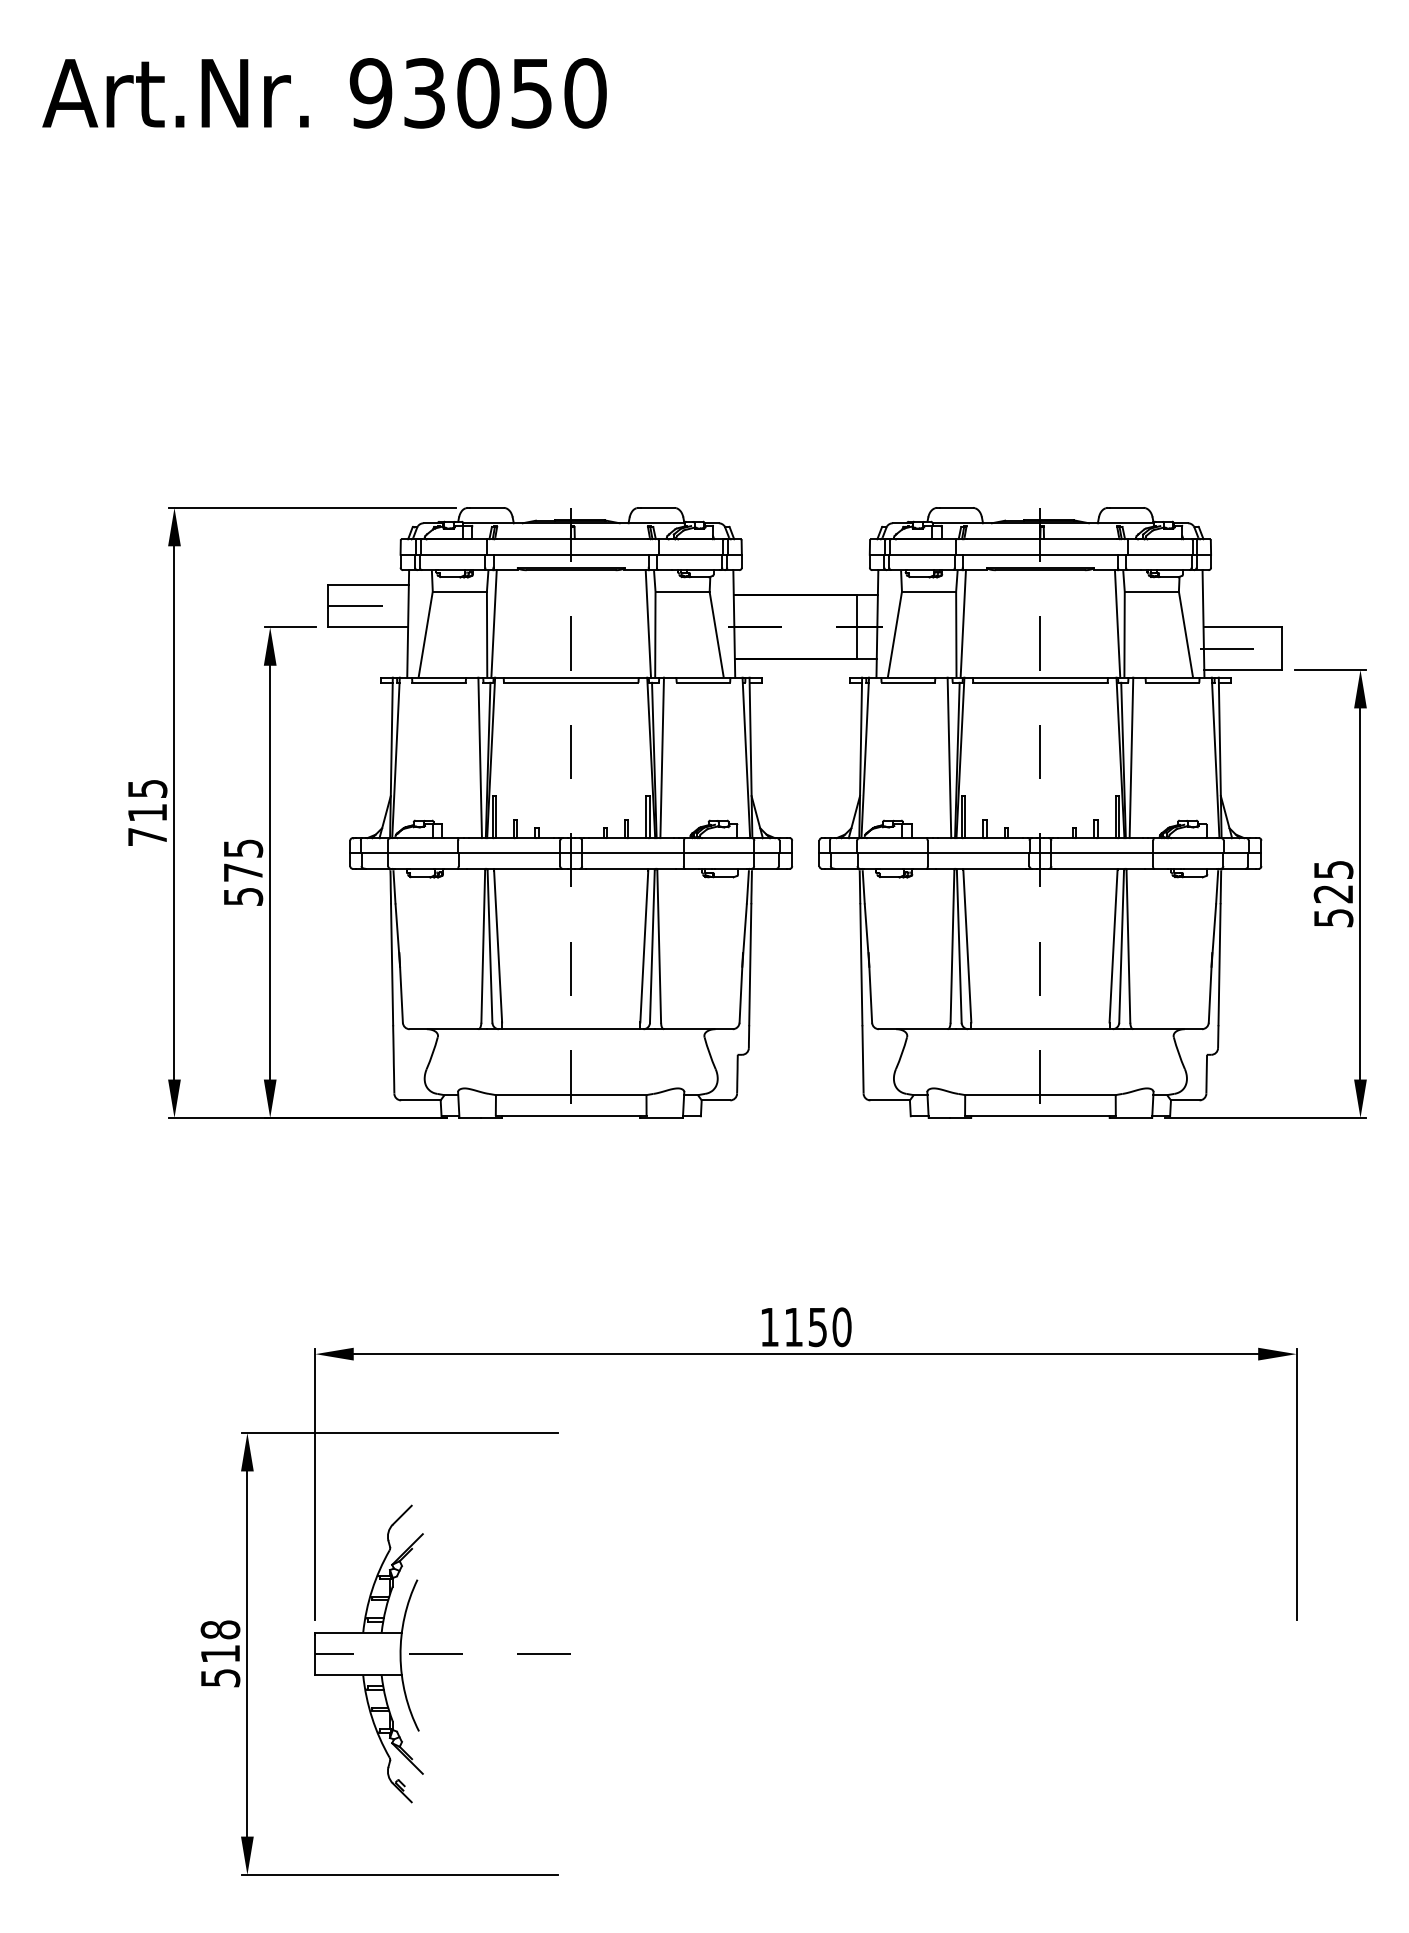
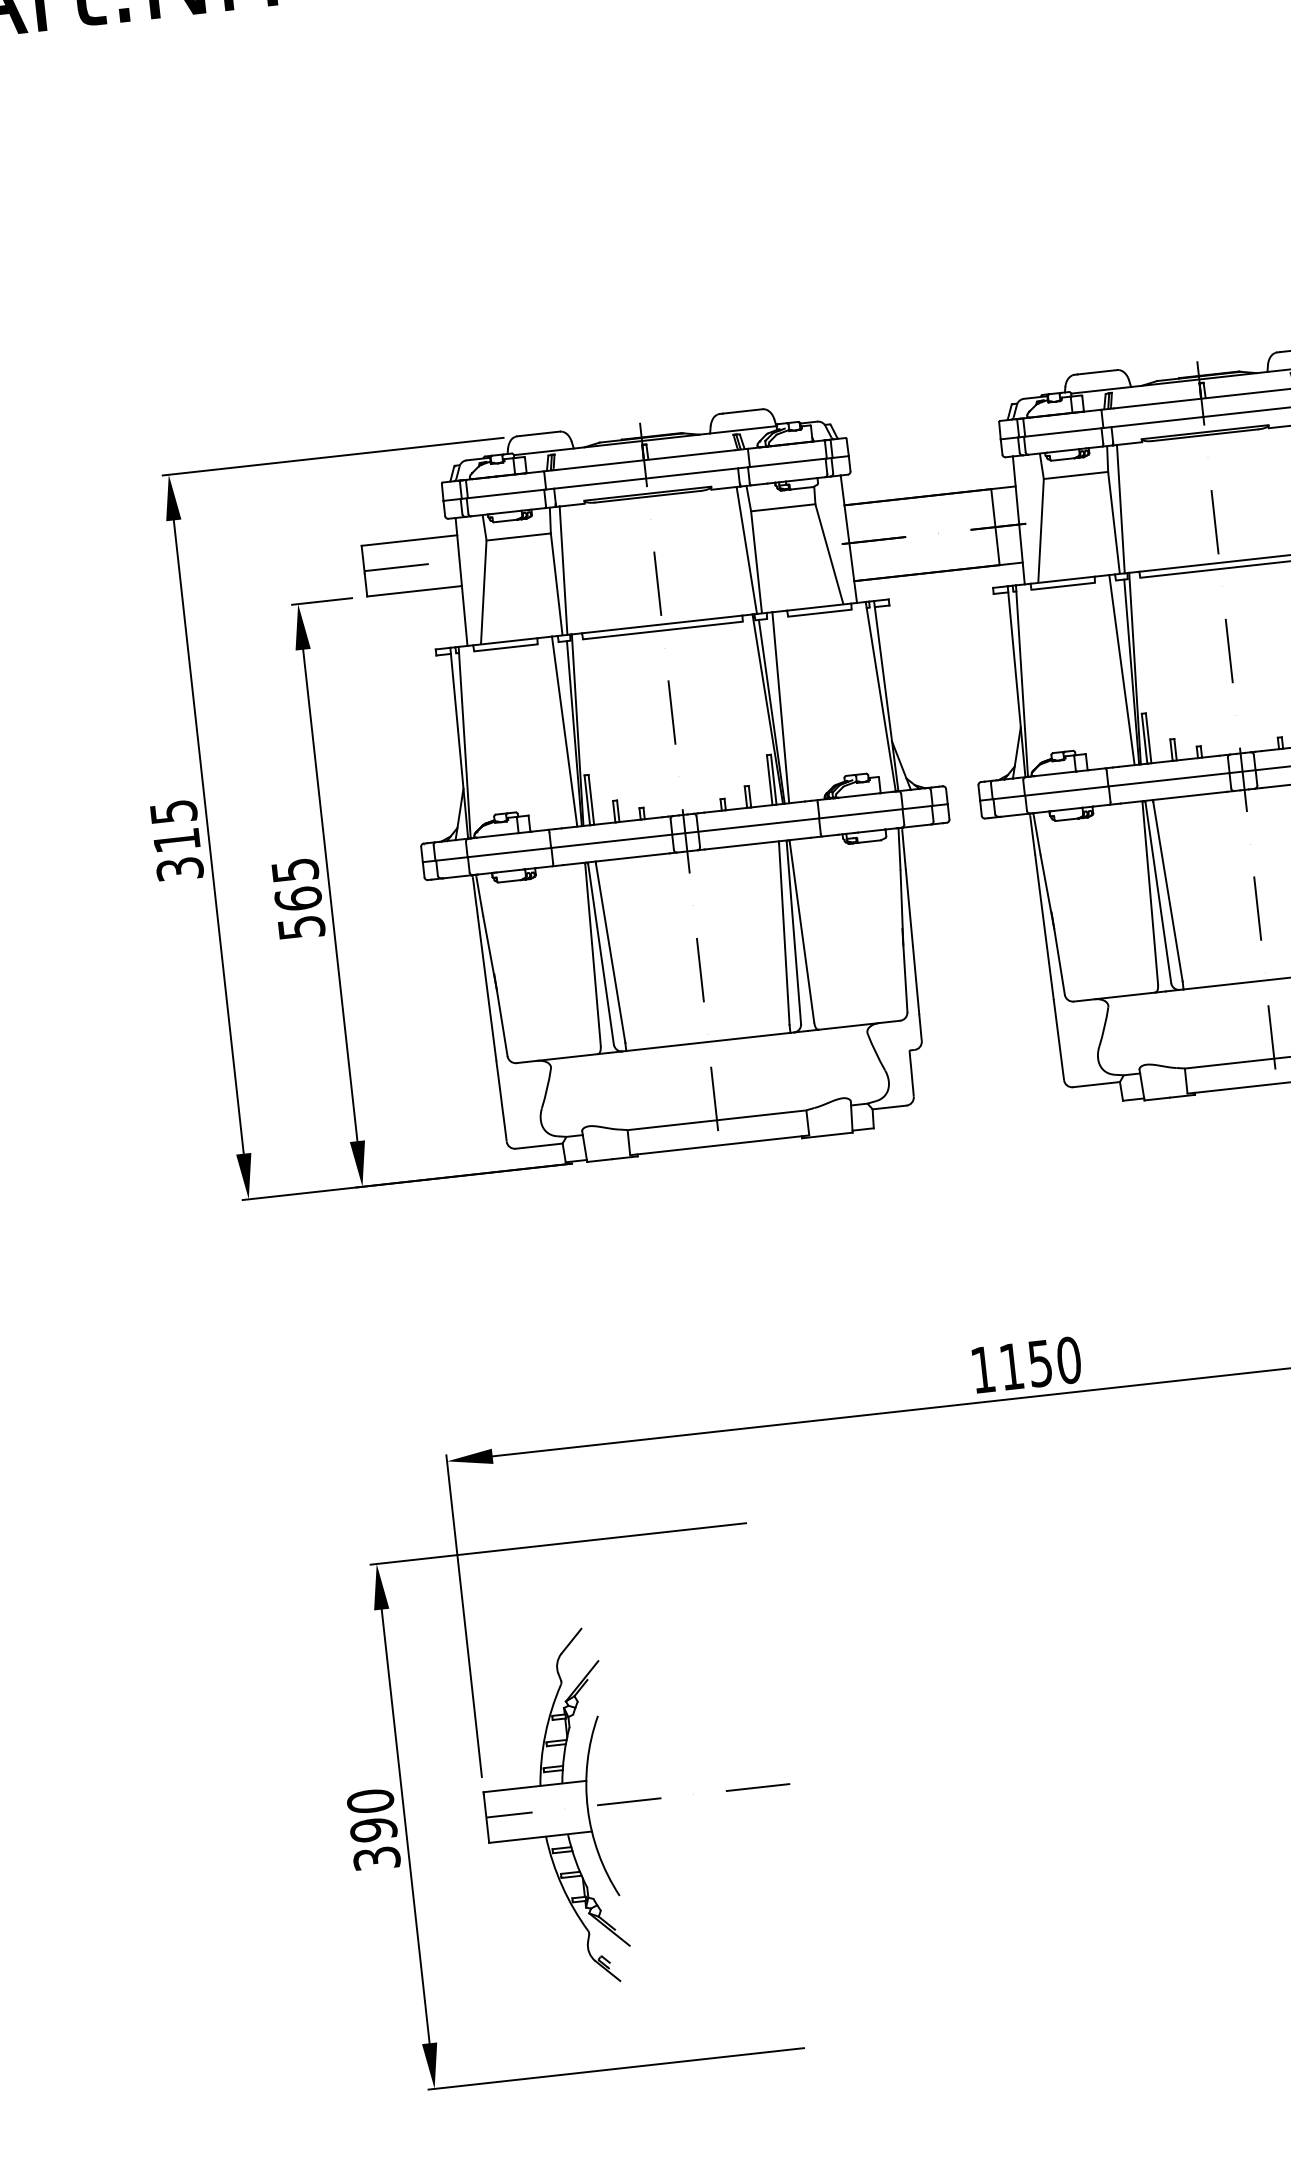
text: (147, 837) -> (179, 869), 715 -> 315
text: (243, 872) -> (298, 898), 575 -> 565
text: (220, 1653) -> (373, 1829), 518 -> 390

